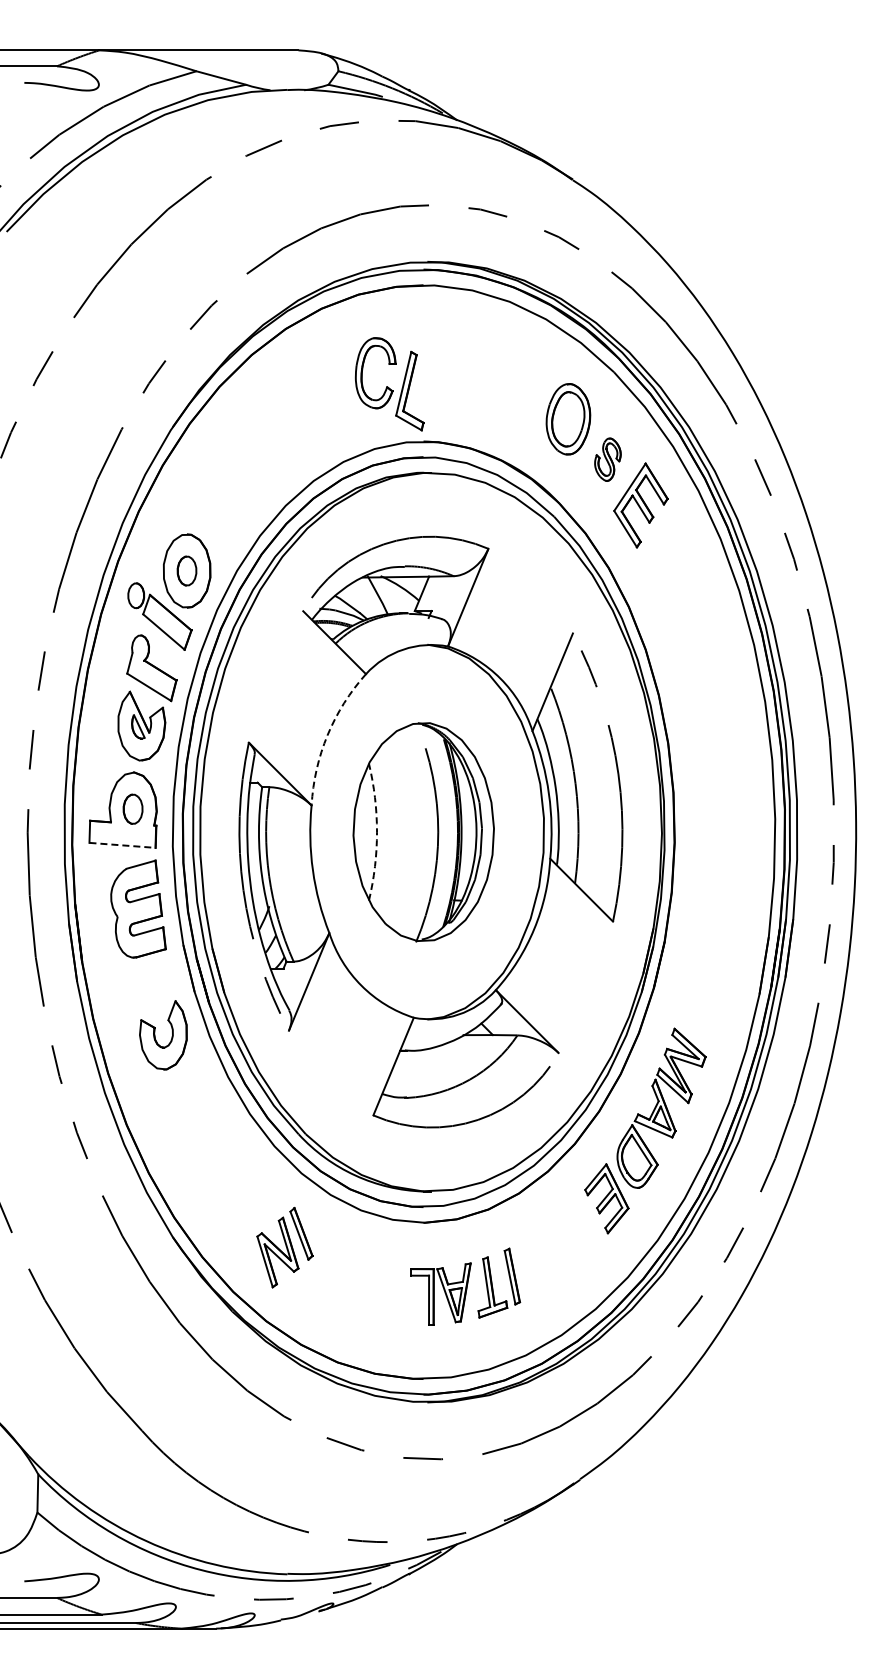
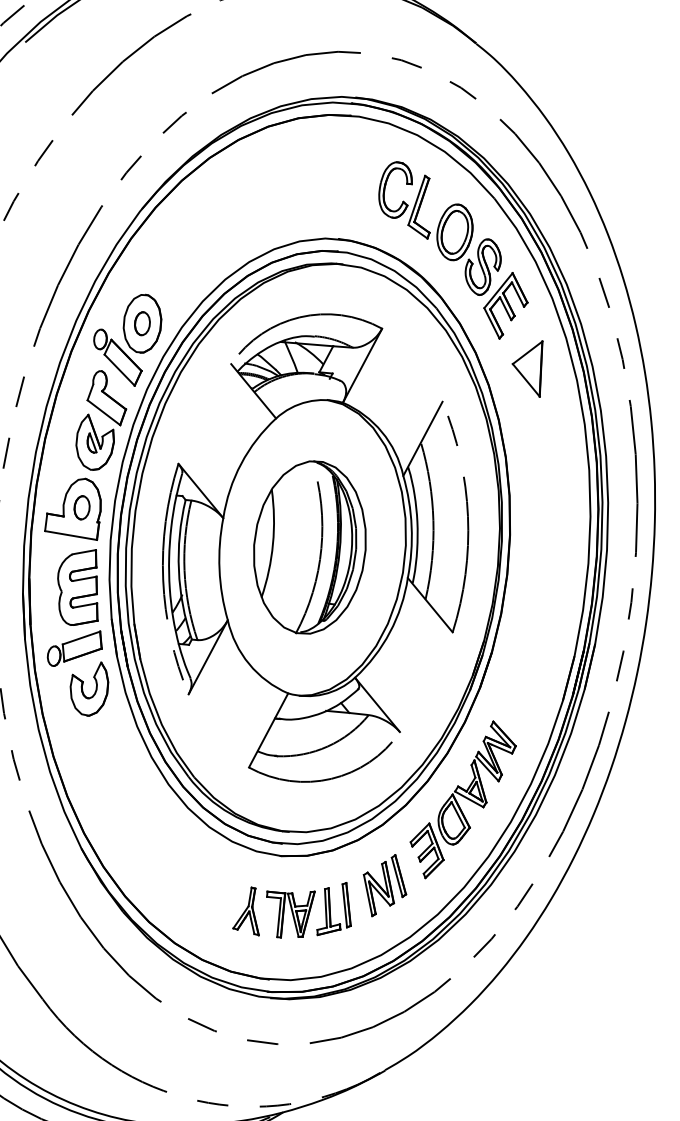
part: (389, 384) -> (405, 199), moved
part: (607, 459) -> (482, 267), size x1.67
part: (675, 580) -> (527, 367), added
arc: (327, 735) -> (241, 464), dashed -> solid
arc: (377, 832) -> (273, 544), dashed -> solid
line: (123, 845) -> (71, 535), dashed -> solid
part: (140, 986) -> (74, 648), added
part: (284, 1247) -> (384, 885), moved
part: (388, 1295) -> (247, 910), added

